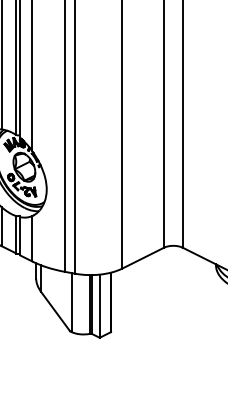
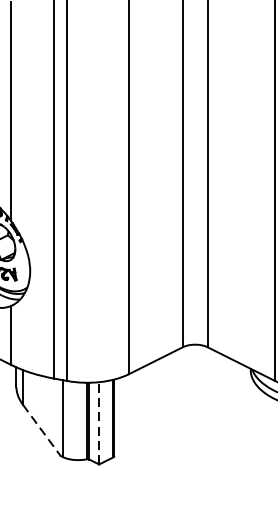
line: (99, 306) -> (98, 423), solid -> dashed
line: (55, 312) -> (41, 431), solid -> dashed

